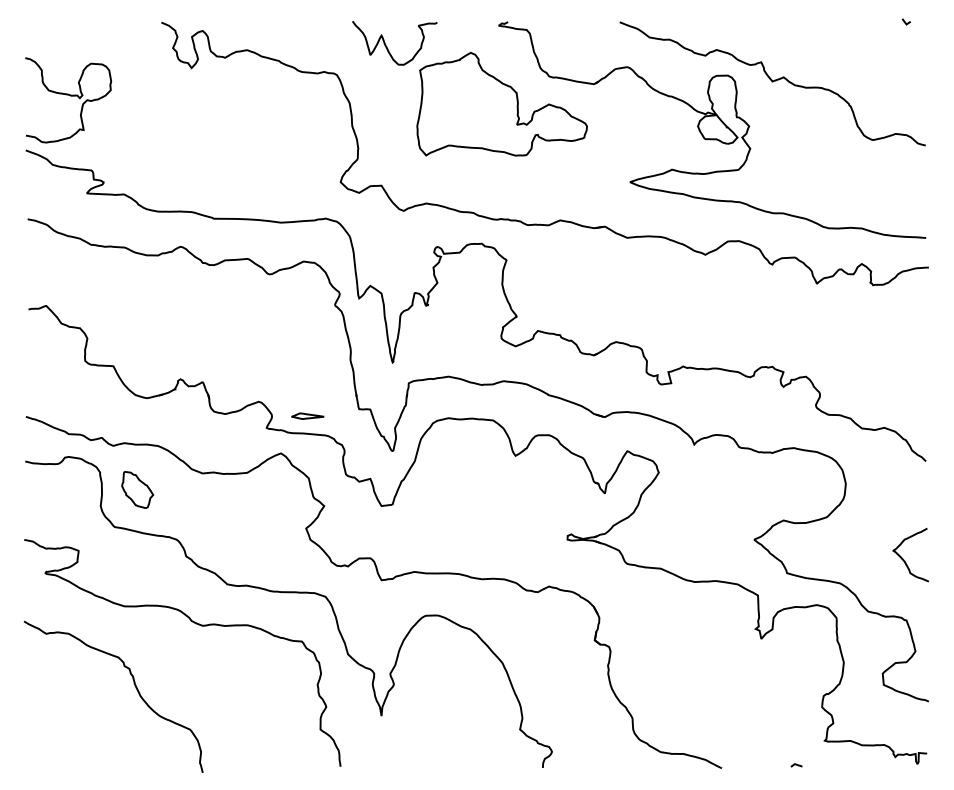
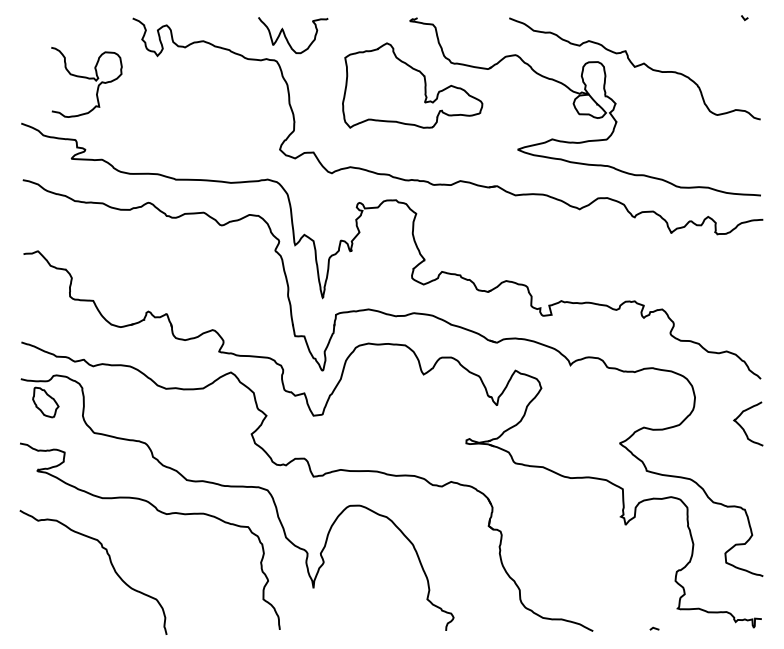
curve: (387, 46) -> (287, 38), moved
curve: (70, 96) -> (88, 79), moved
part: (307, 415) -> (252, 341), removed
part: (137, 489) -> (45, 402), moved
curve: (904, 559) -> (743, 427), moved

